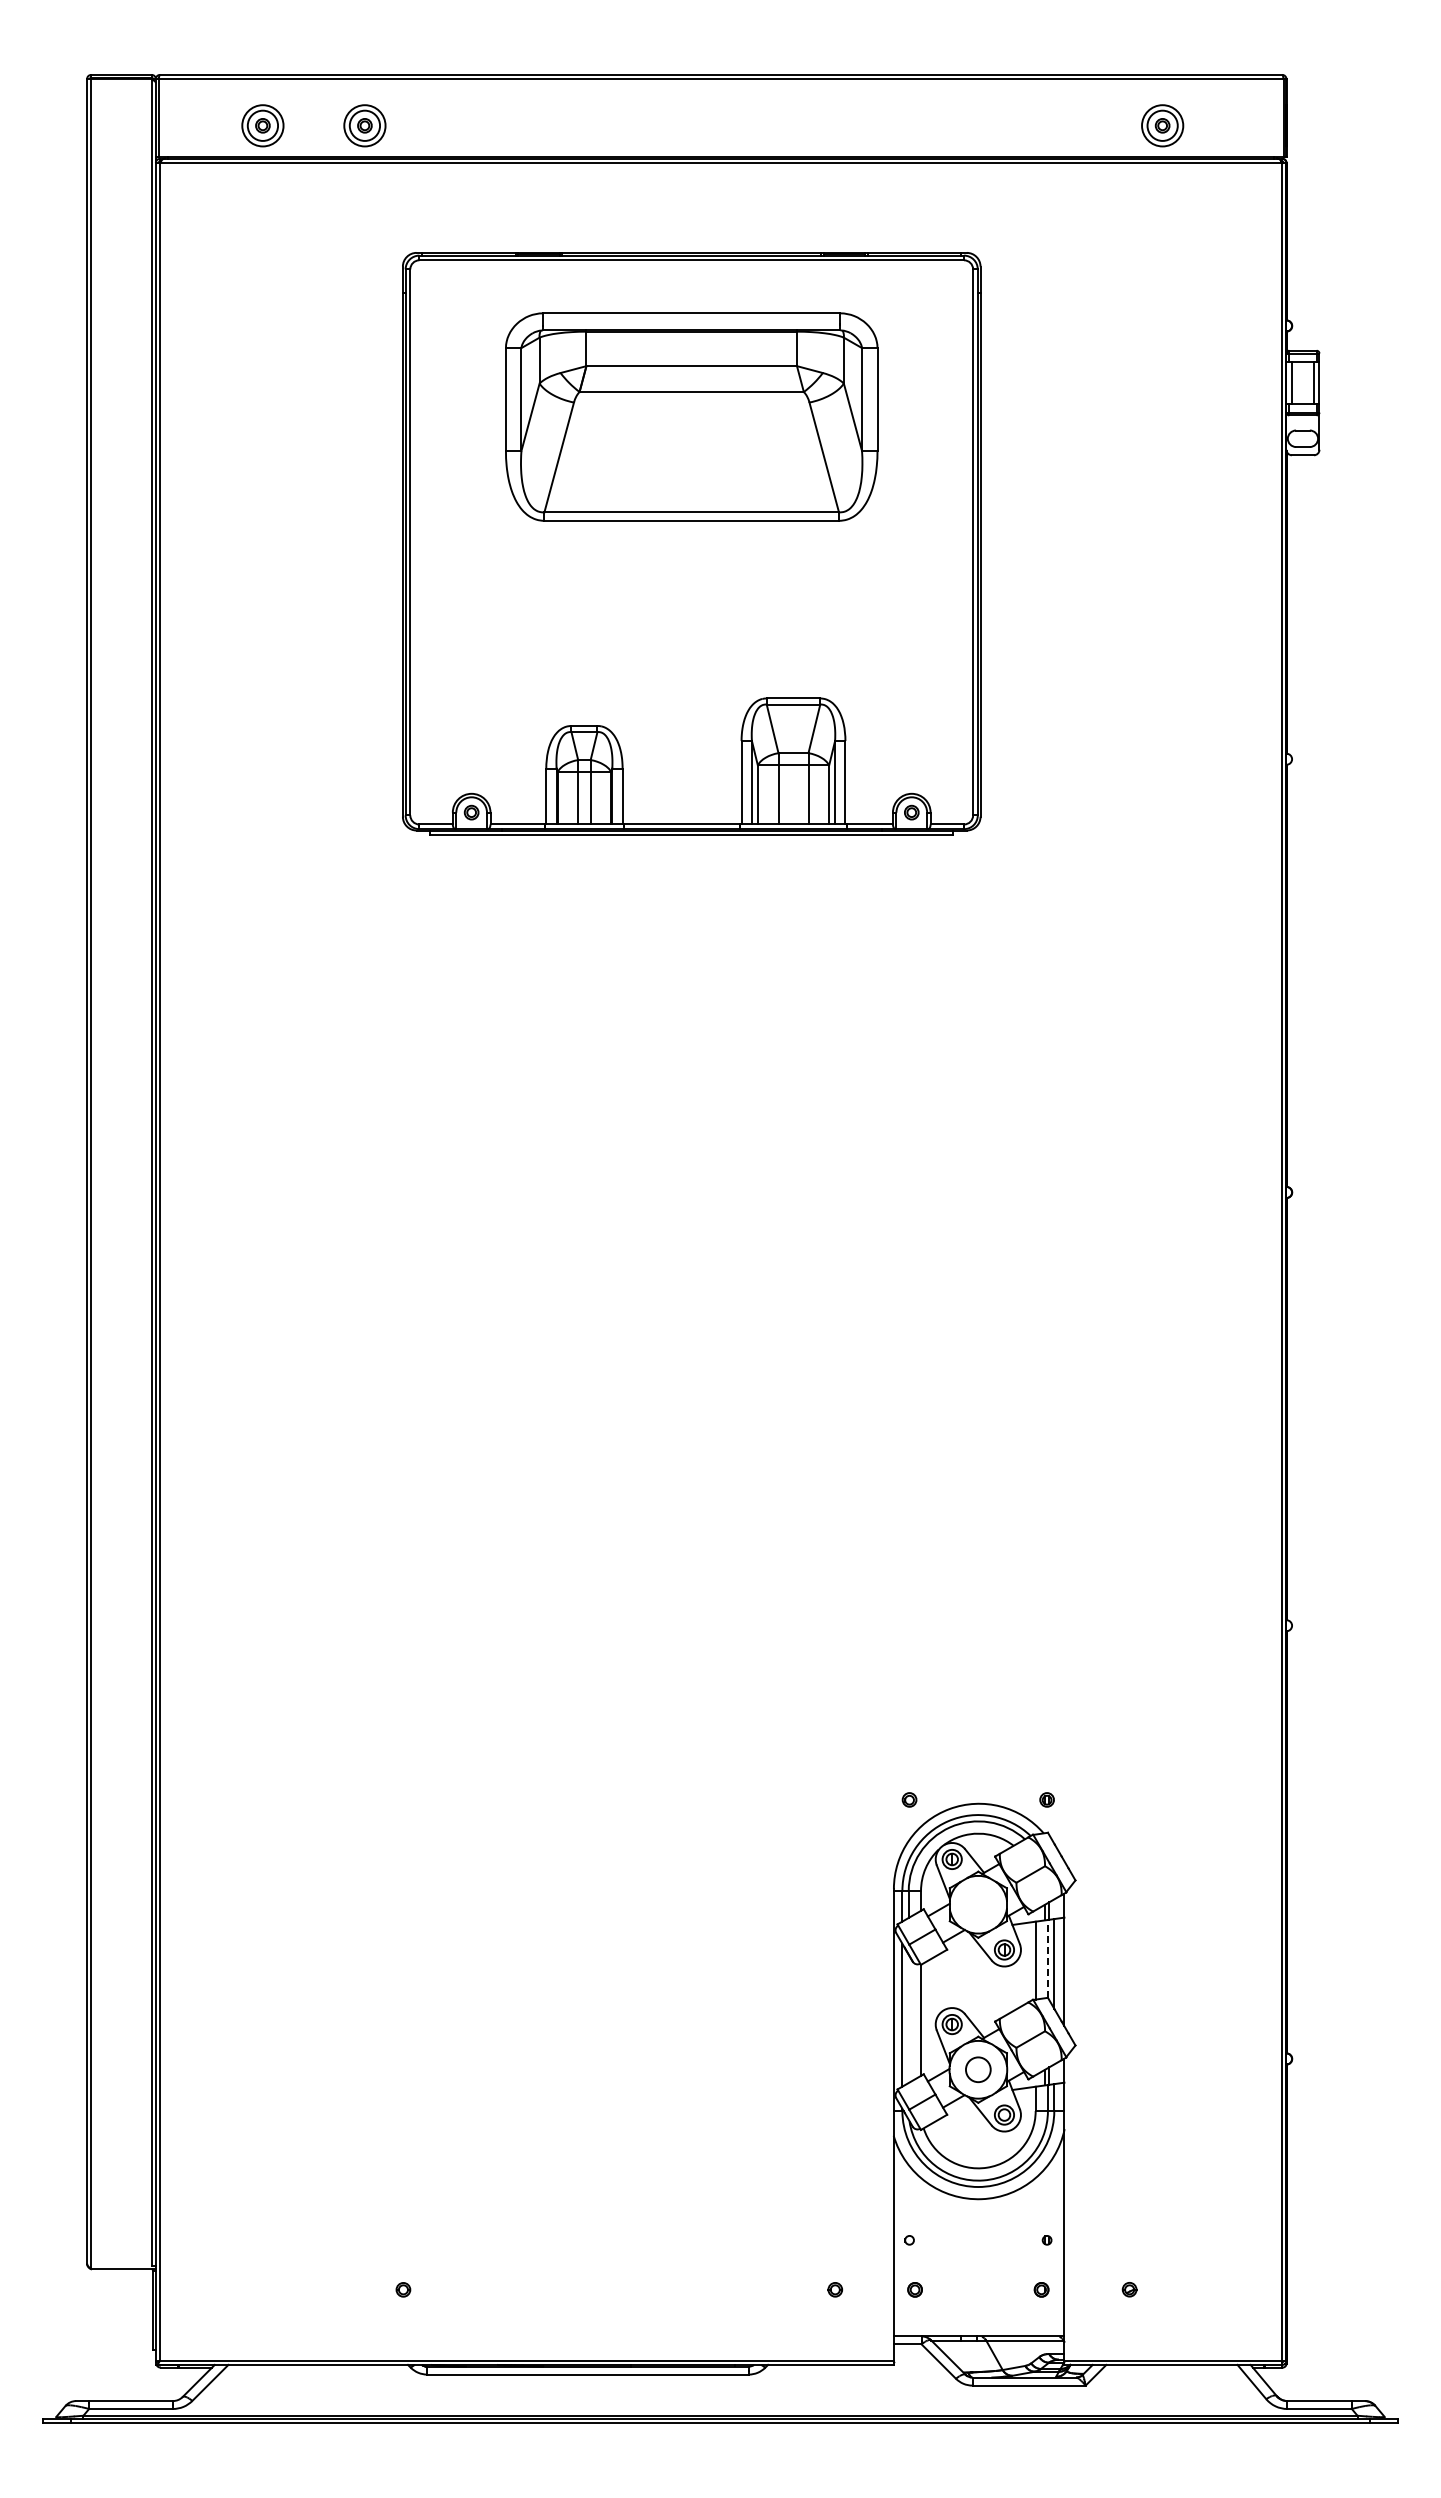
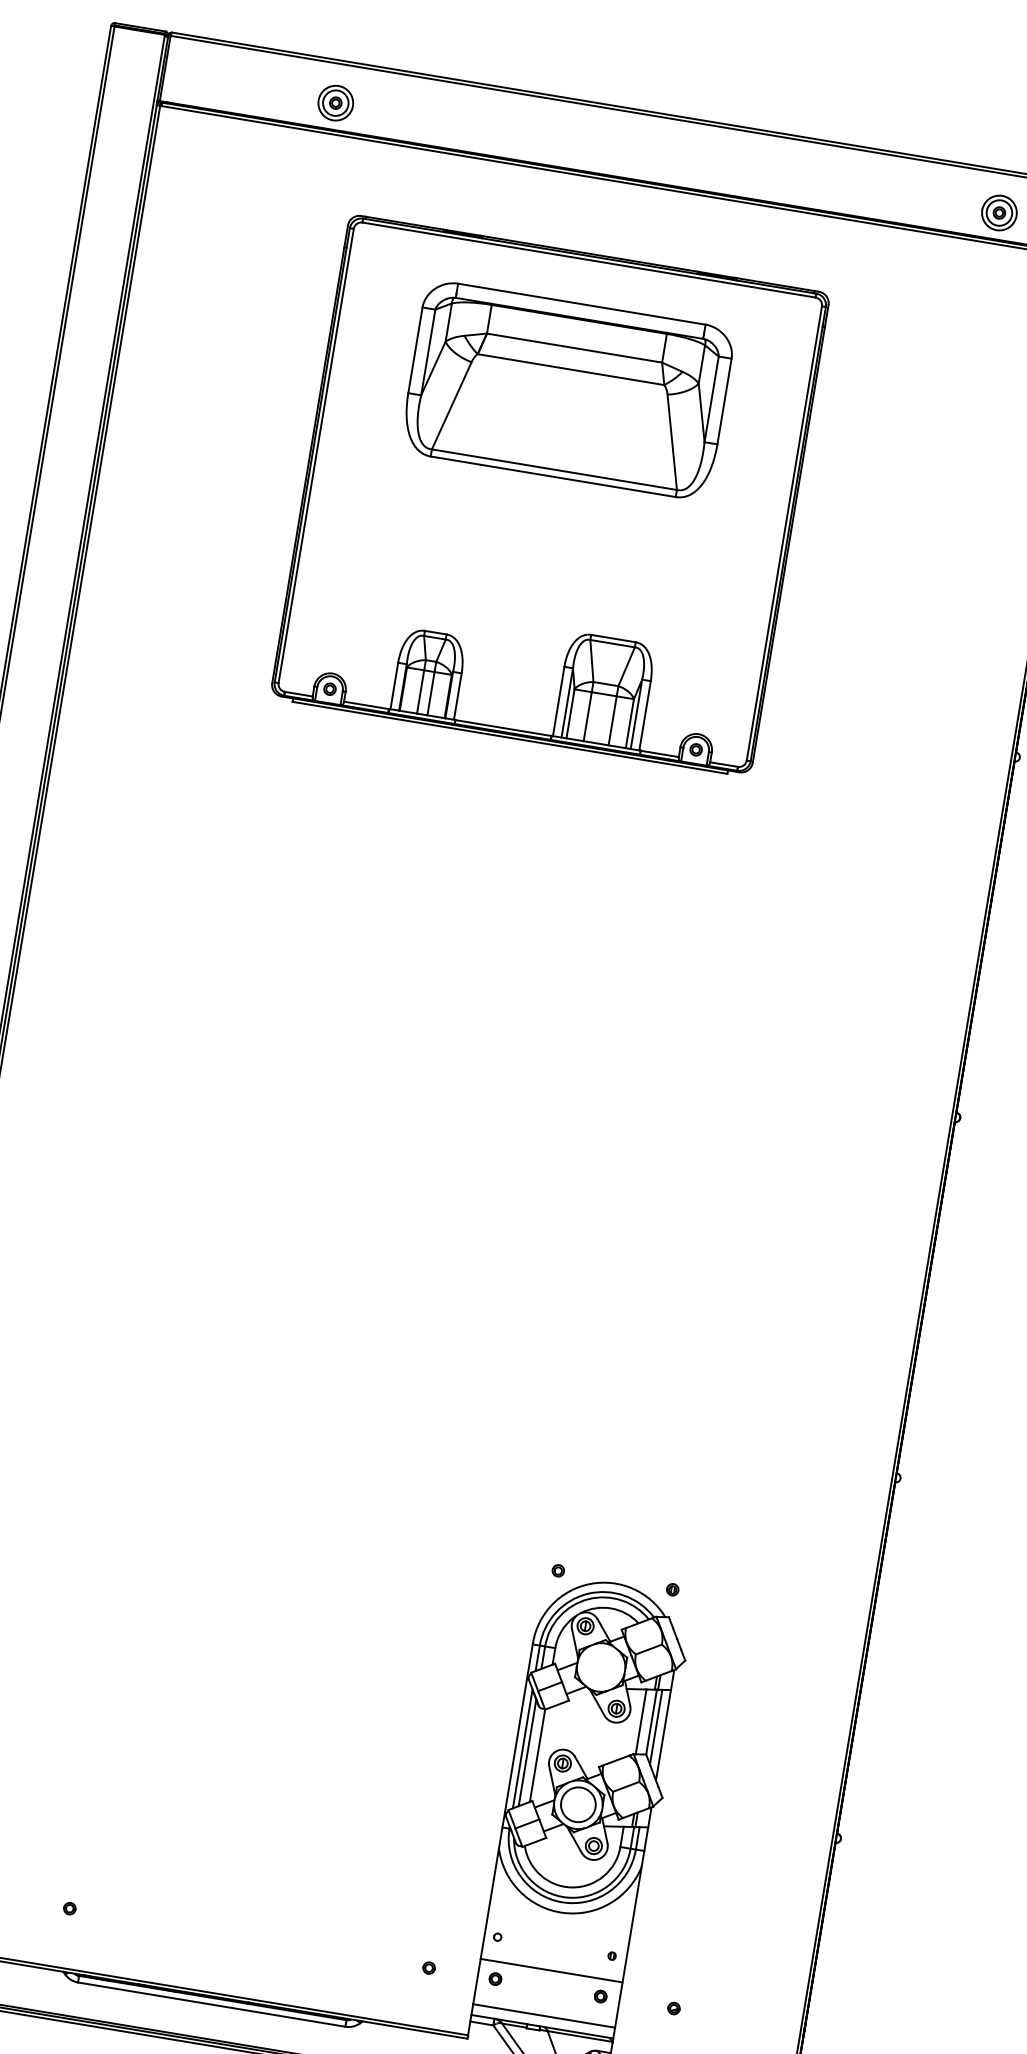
part: (262, 125) -> (250, 88), removed
line: (1047, 1958) -> (651, 1721), dashed -> solid
line: (908, 2018) -> (527, 1752), added
circle: (977, 2069) -> (577, 1804), size x1.67
line: (978, 2269) -> (551, 1970), added
line: (978, 2323) -> (543, 2015), added

